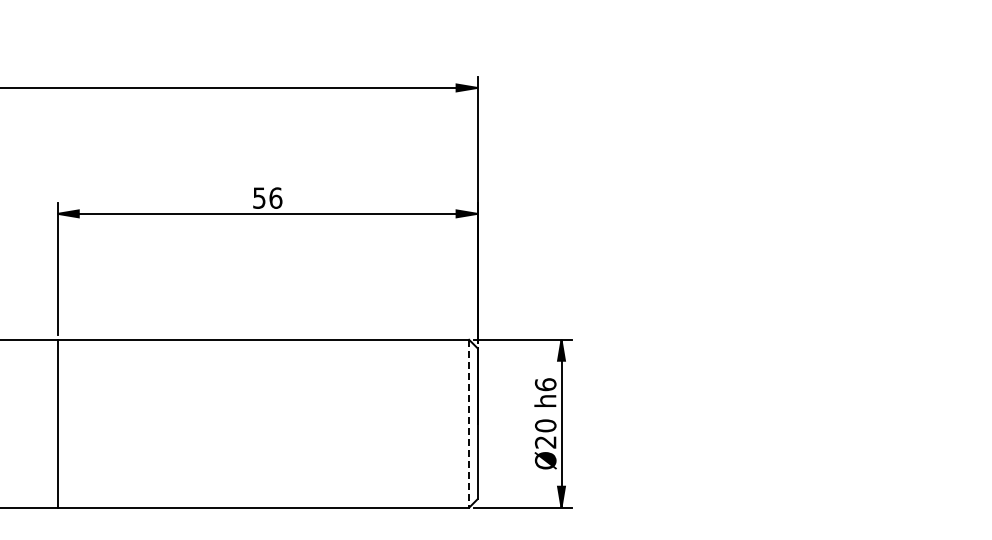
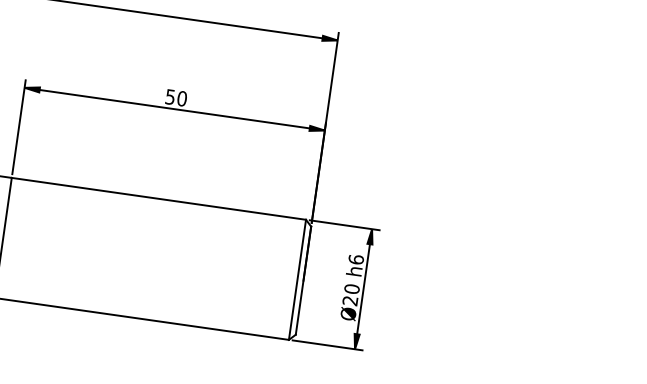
text: (275, 197) -> (182, 98), 56 -> 50
line: (469, 423) -> (297, 279), dashed -> solid

